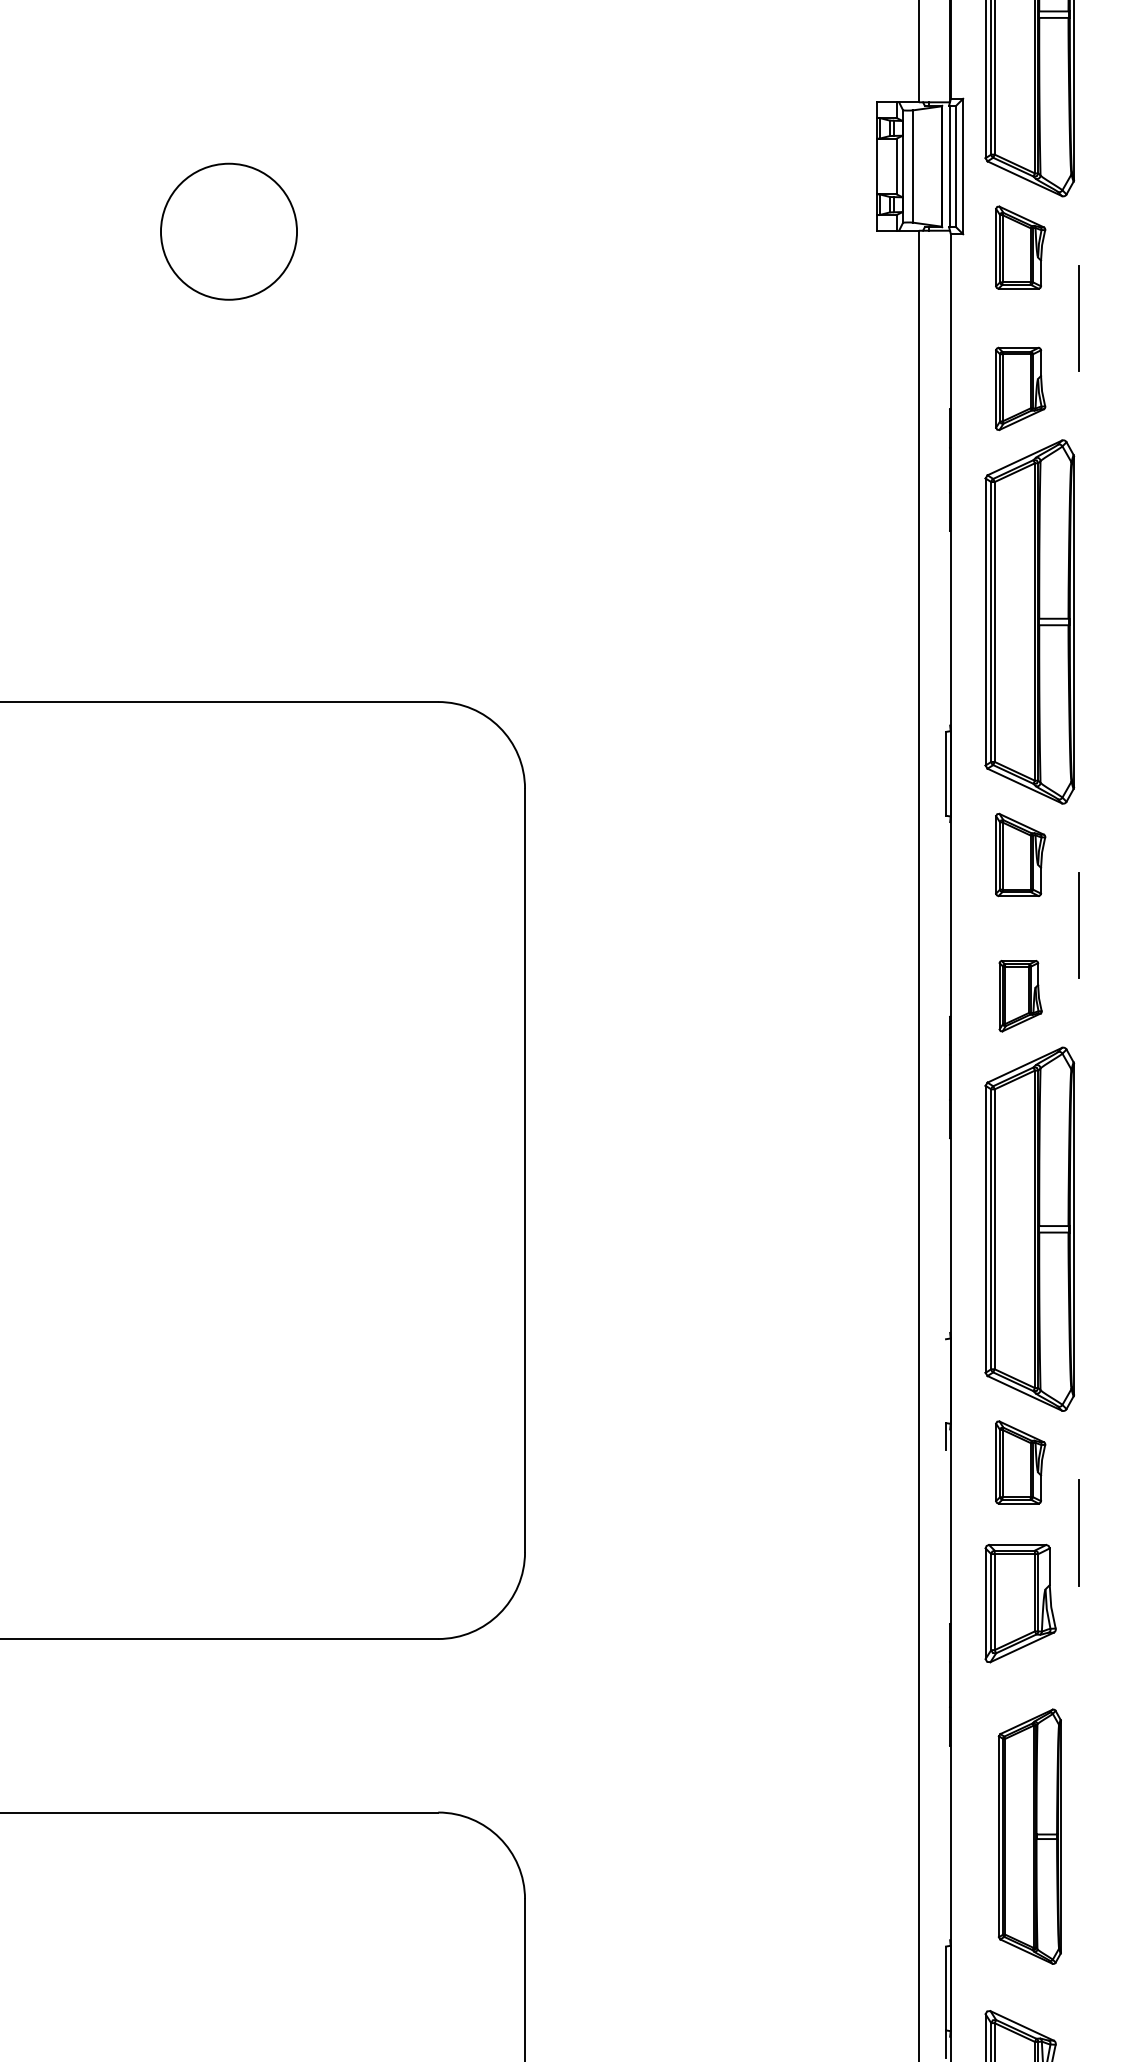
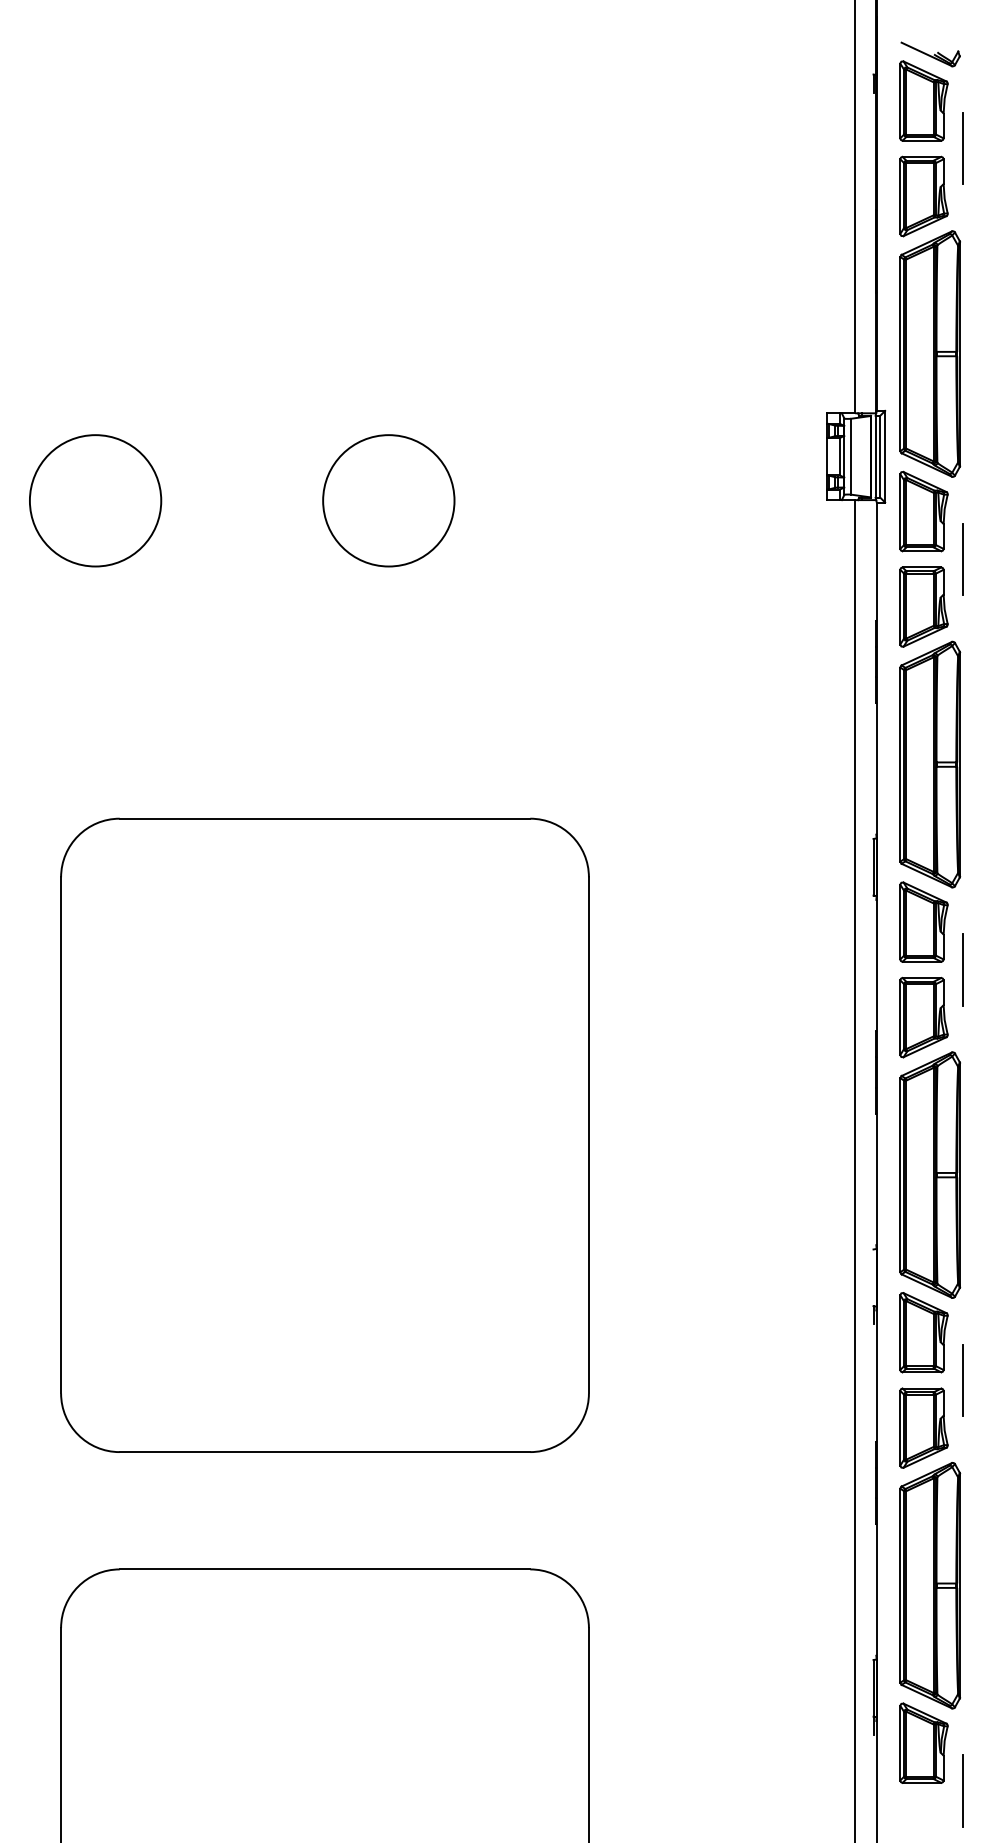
circle: (228, 231) -> (388, 500), size x1.43
part: (1019, 247) -> (923, 511), size x1.43
part: (1019, 388) -> (923, 606), size x1.43
part: (1019, 854) -> (923, 921), size x1.43
part: (1019, 996) -> (923, 1017), size x1.67
part: (1019, 1462) -> (923, 1332), size x1.43
part: (1030, 1836) -> (930, 1585), size x1.43

